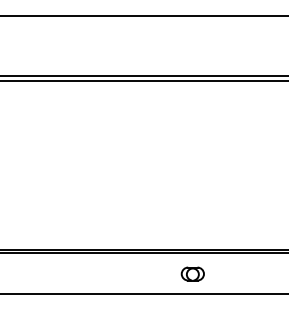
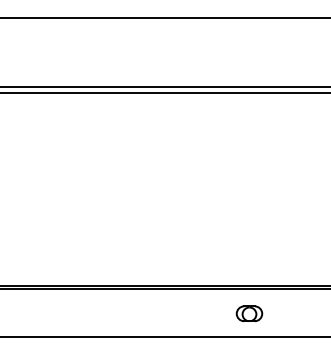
part: (192, 273) -> (249, 313), moved

